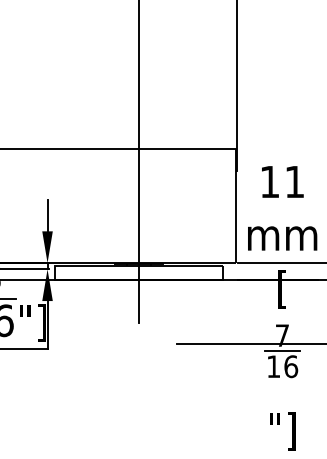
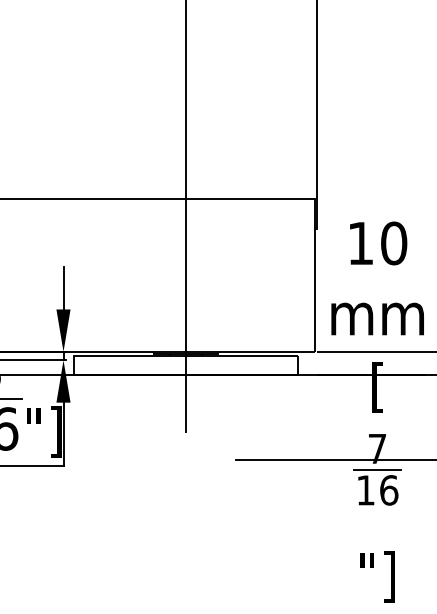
text: (295, 181) -> (394, 243), 11 -> 10

